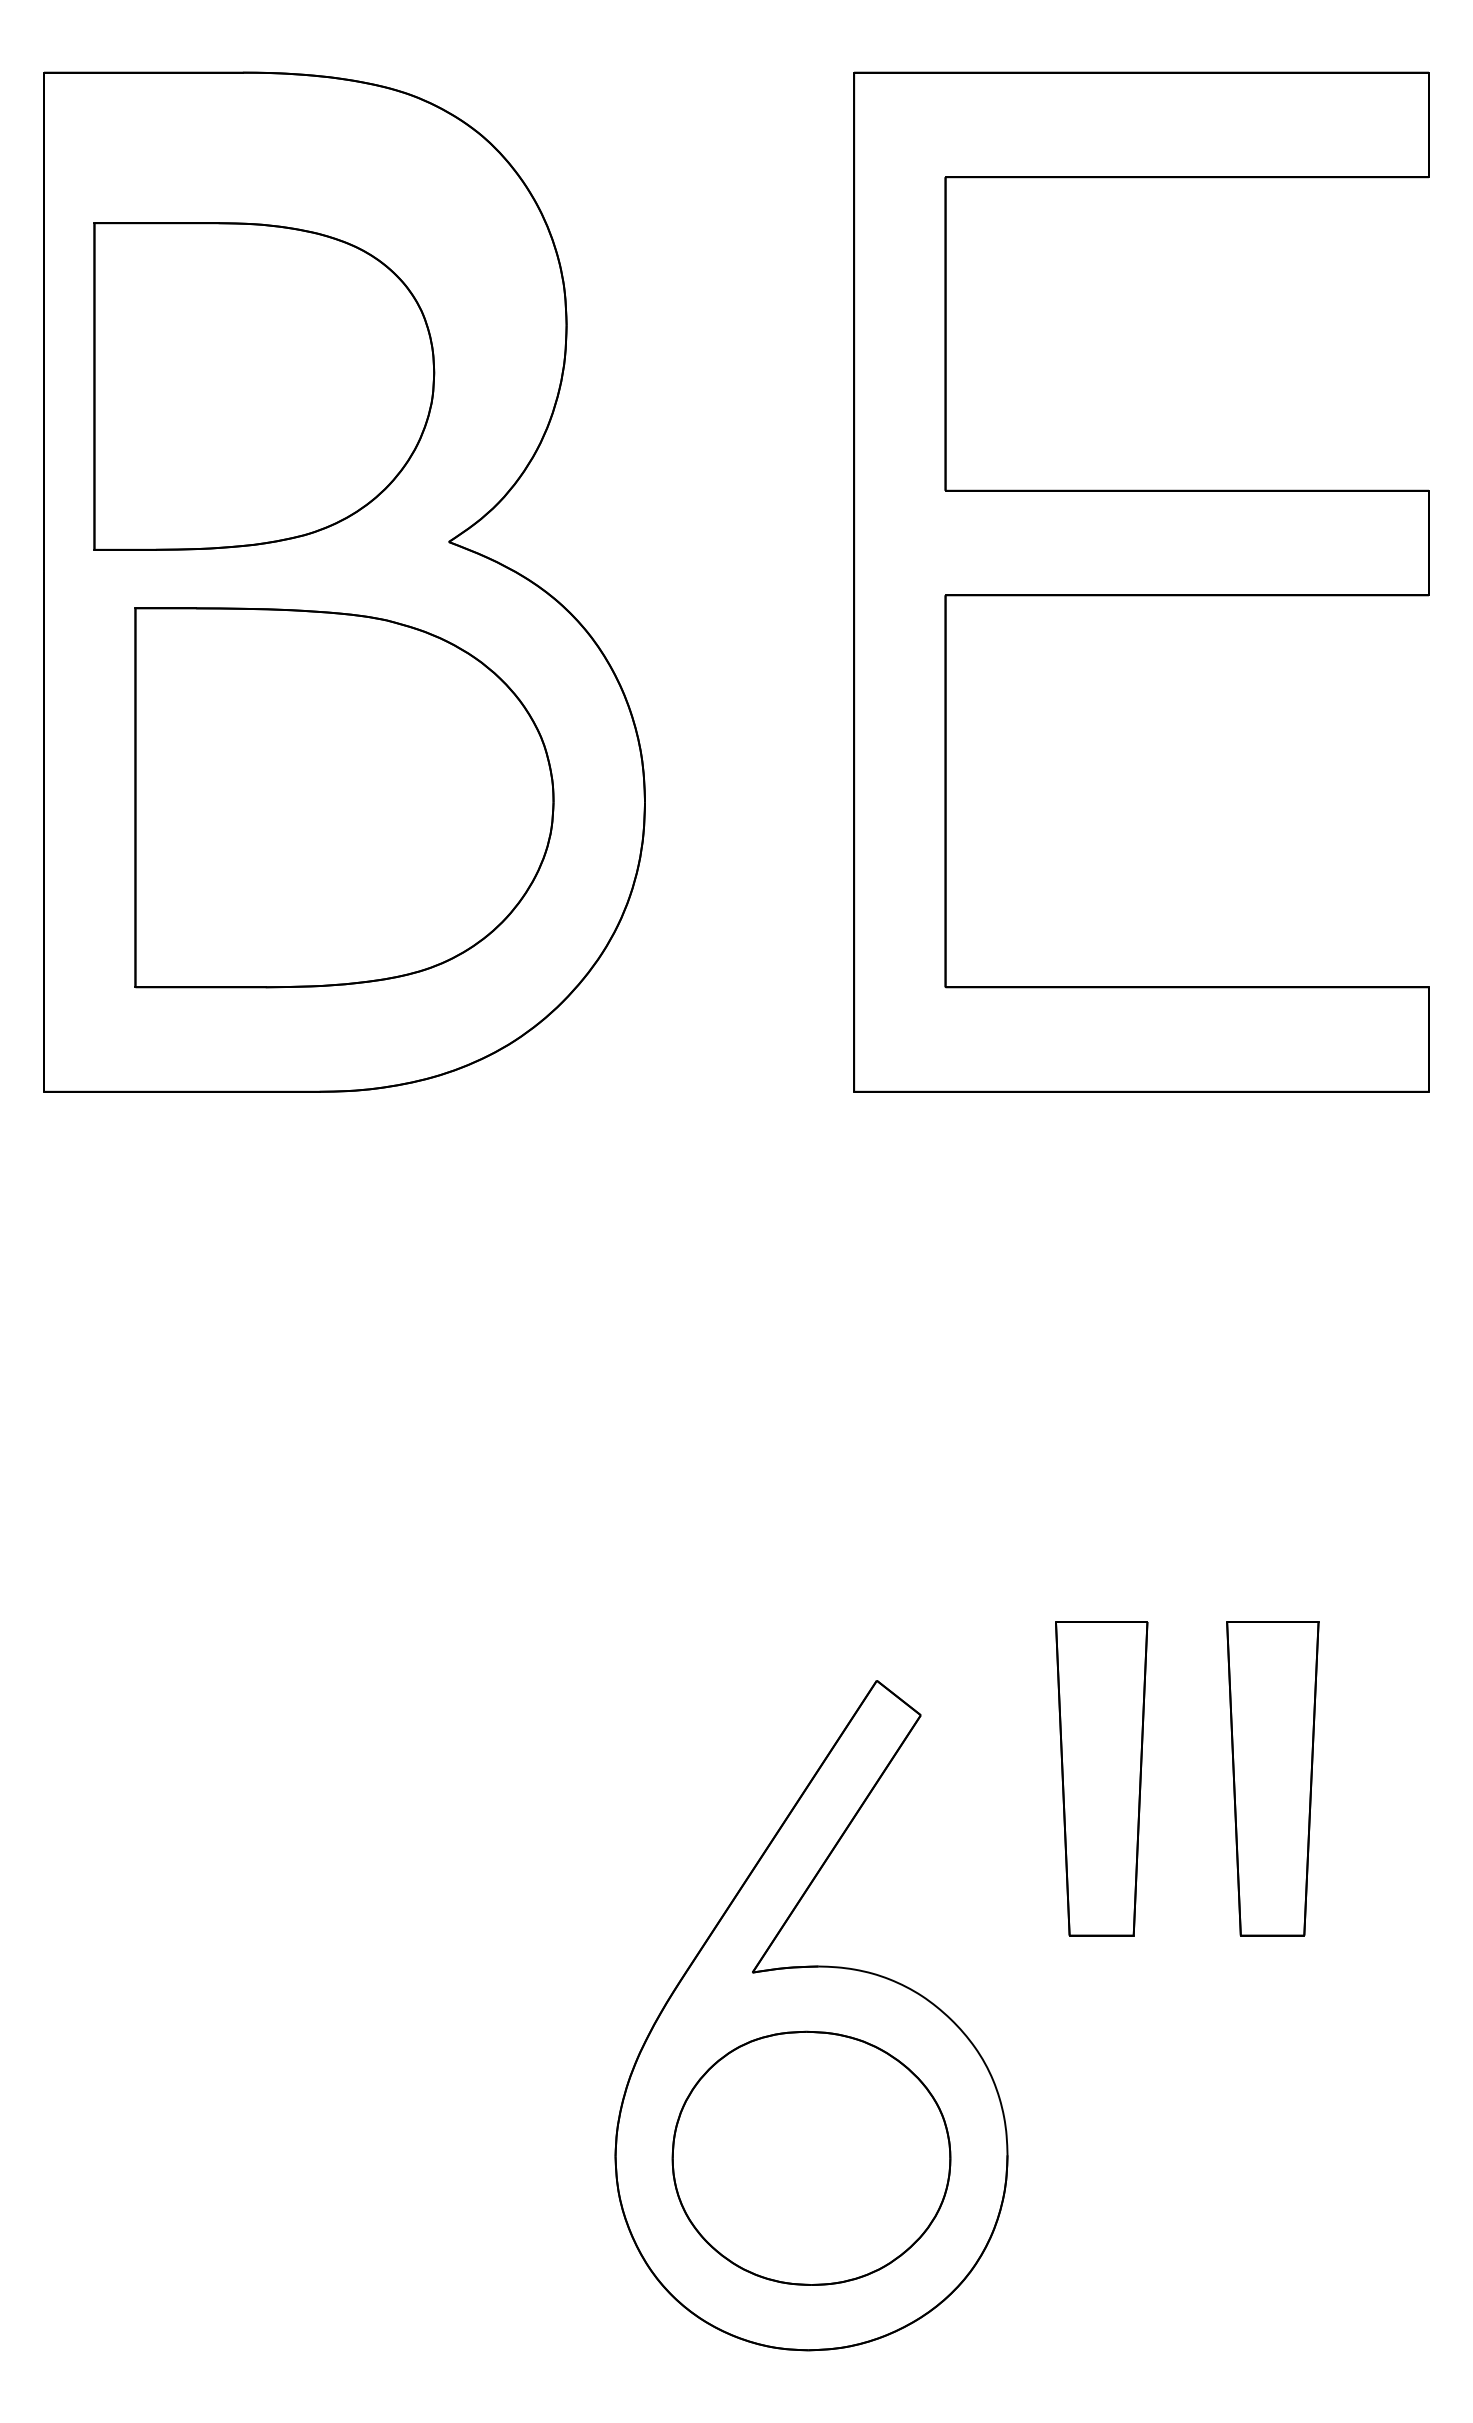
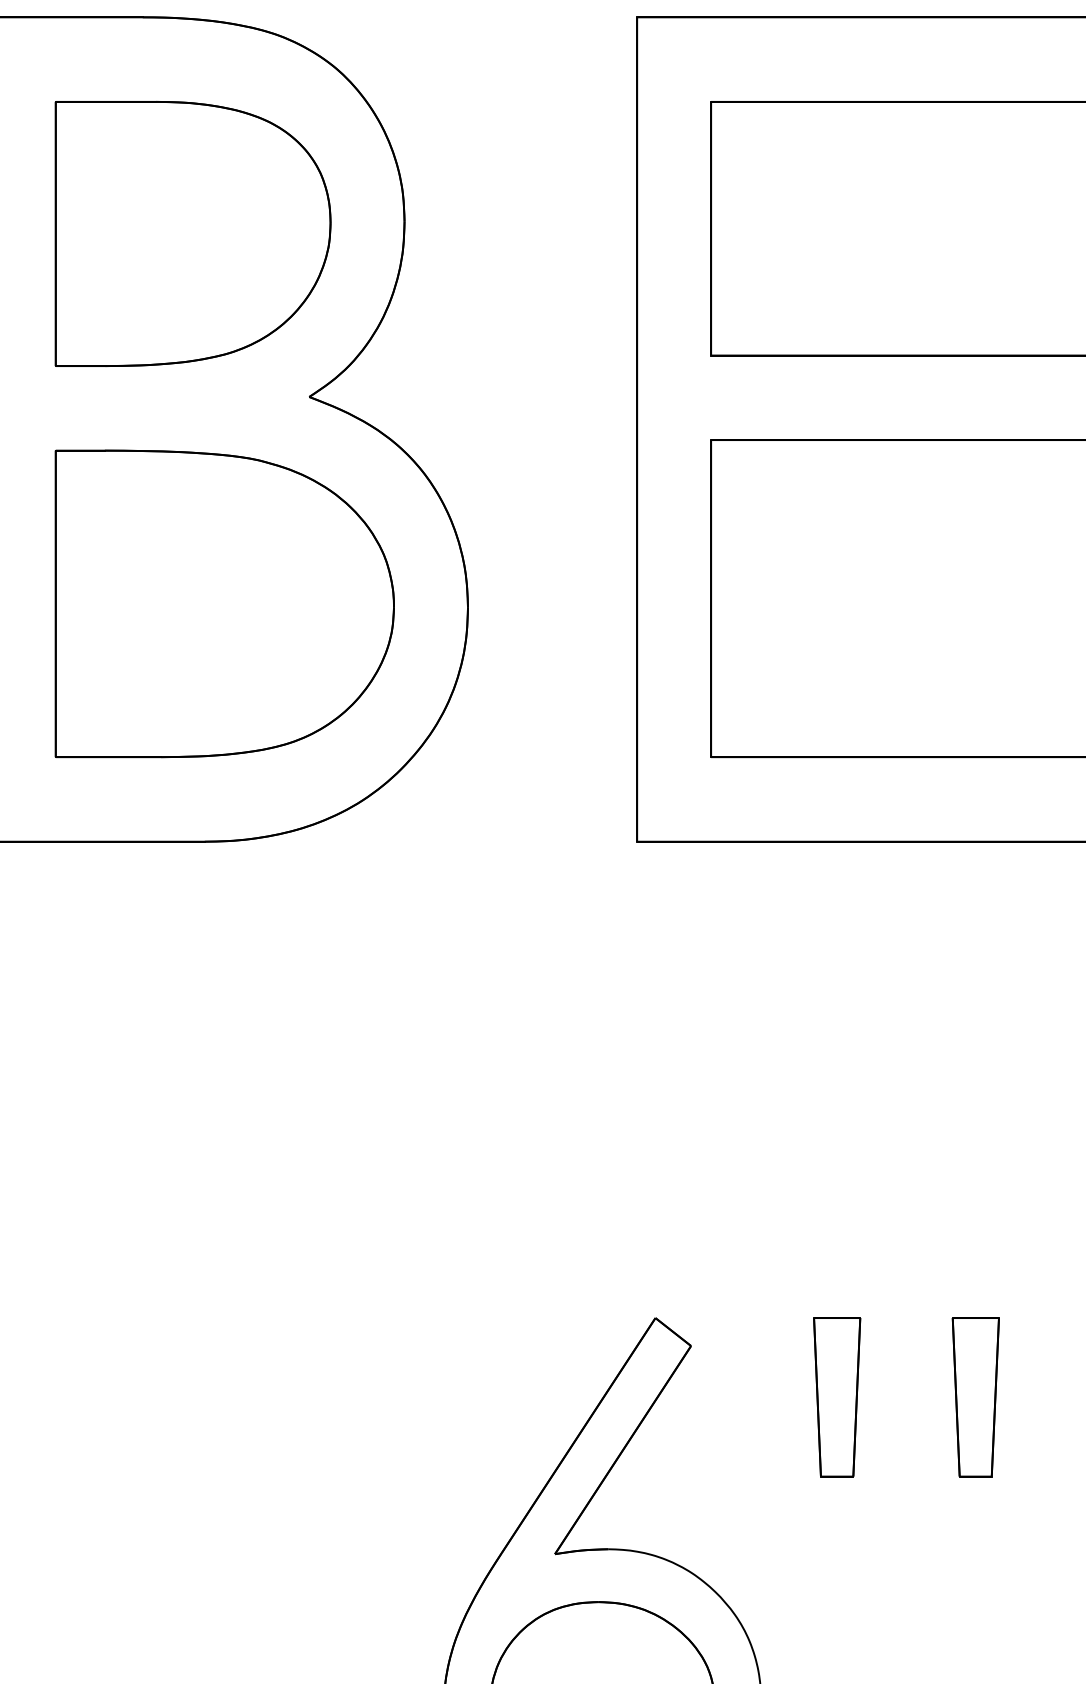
part: (264, 386) -> (193, 233), moved
part: (1100, 1778) -> (836, 1397), size x0.62
part: (1272, 1778) -> (975, 1397), size x0.62

